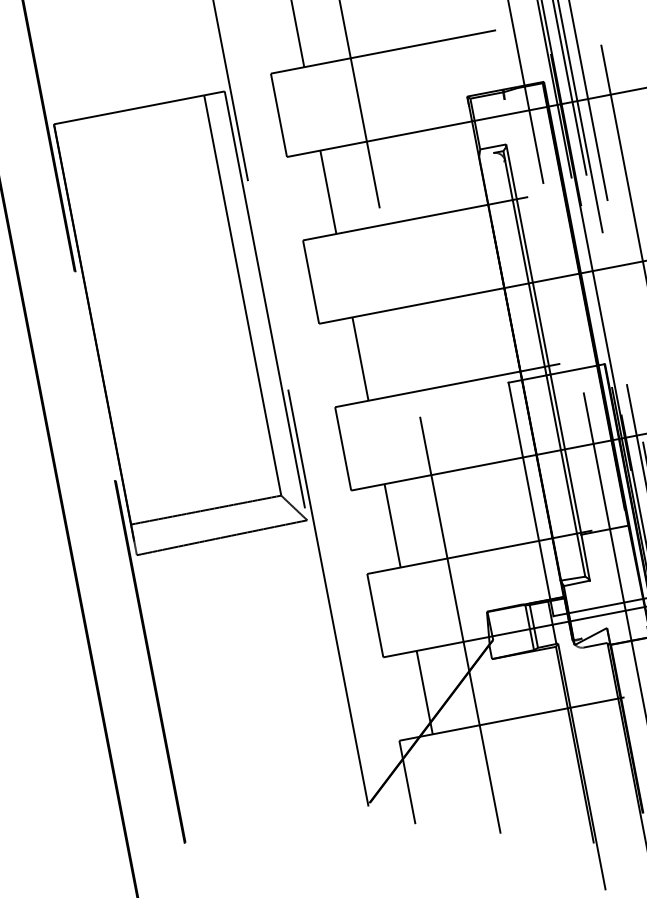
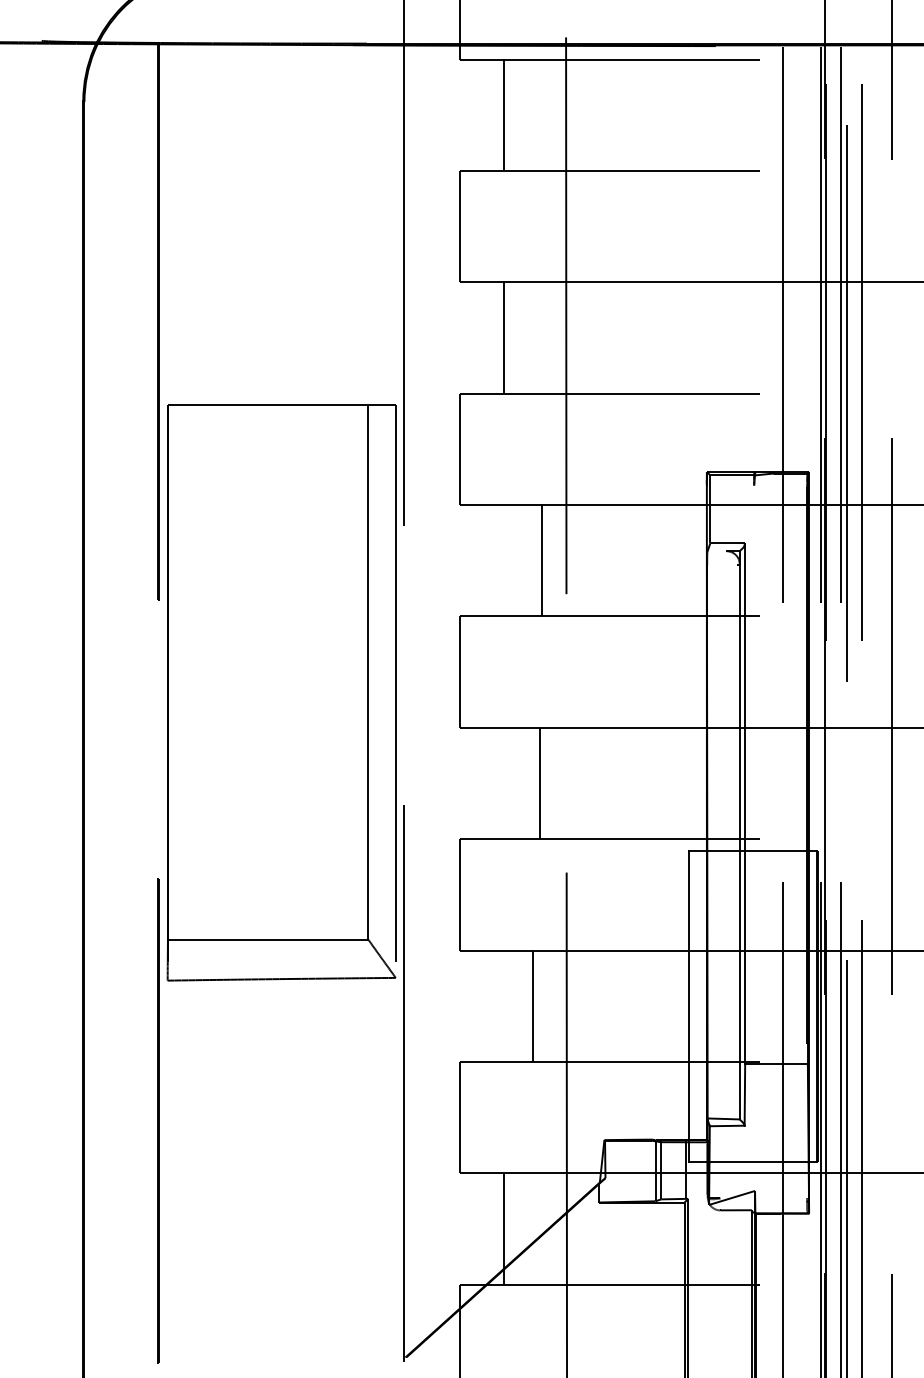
line: (328, 192) -> (542, 560), moved
line: (360, 359) -> (540, 783), moved
line: (392, 525) -> (533, 1005), moved

